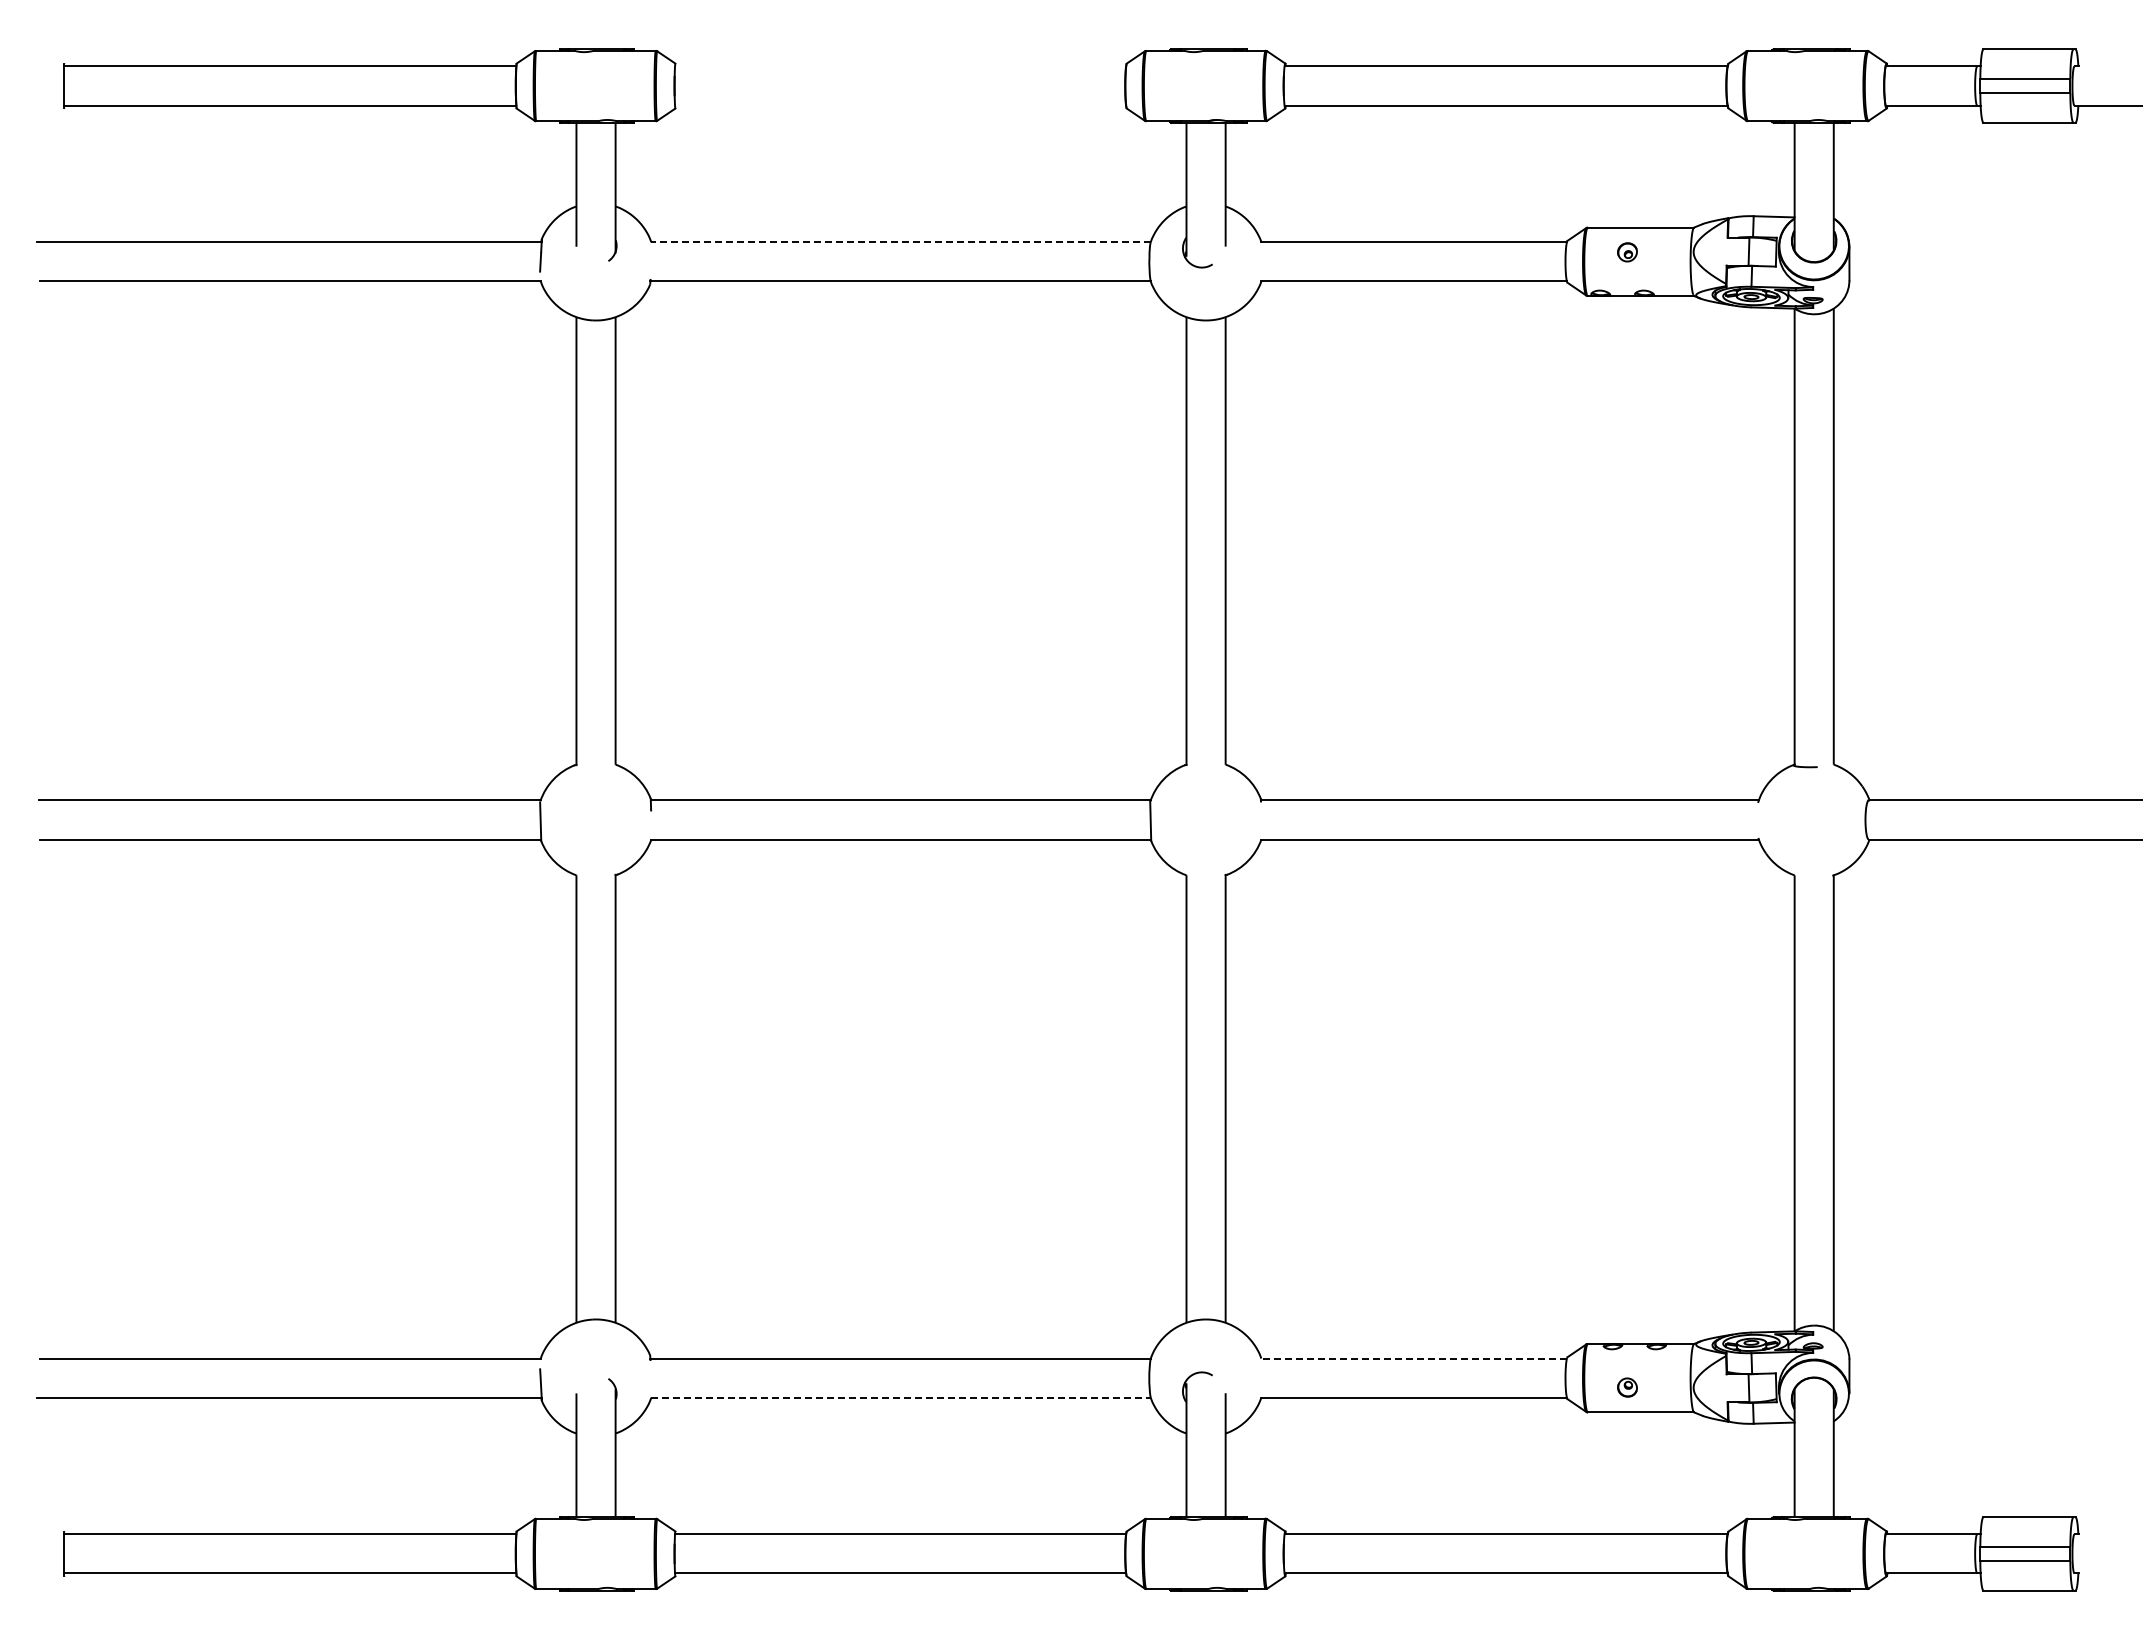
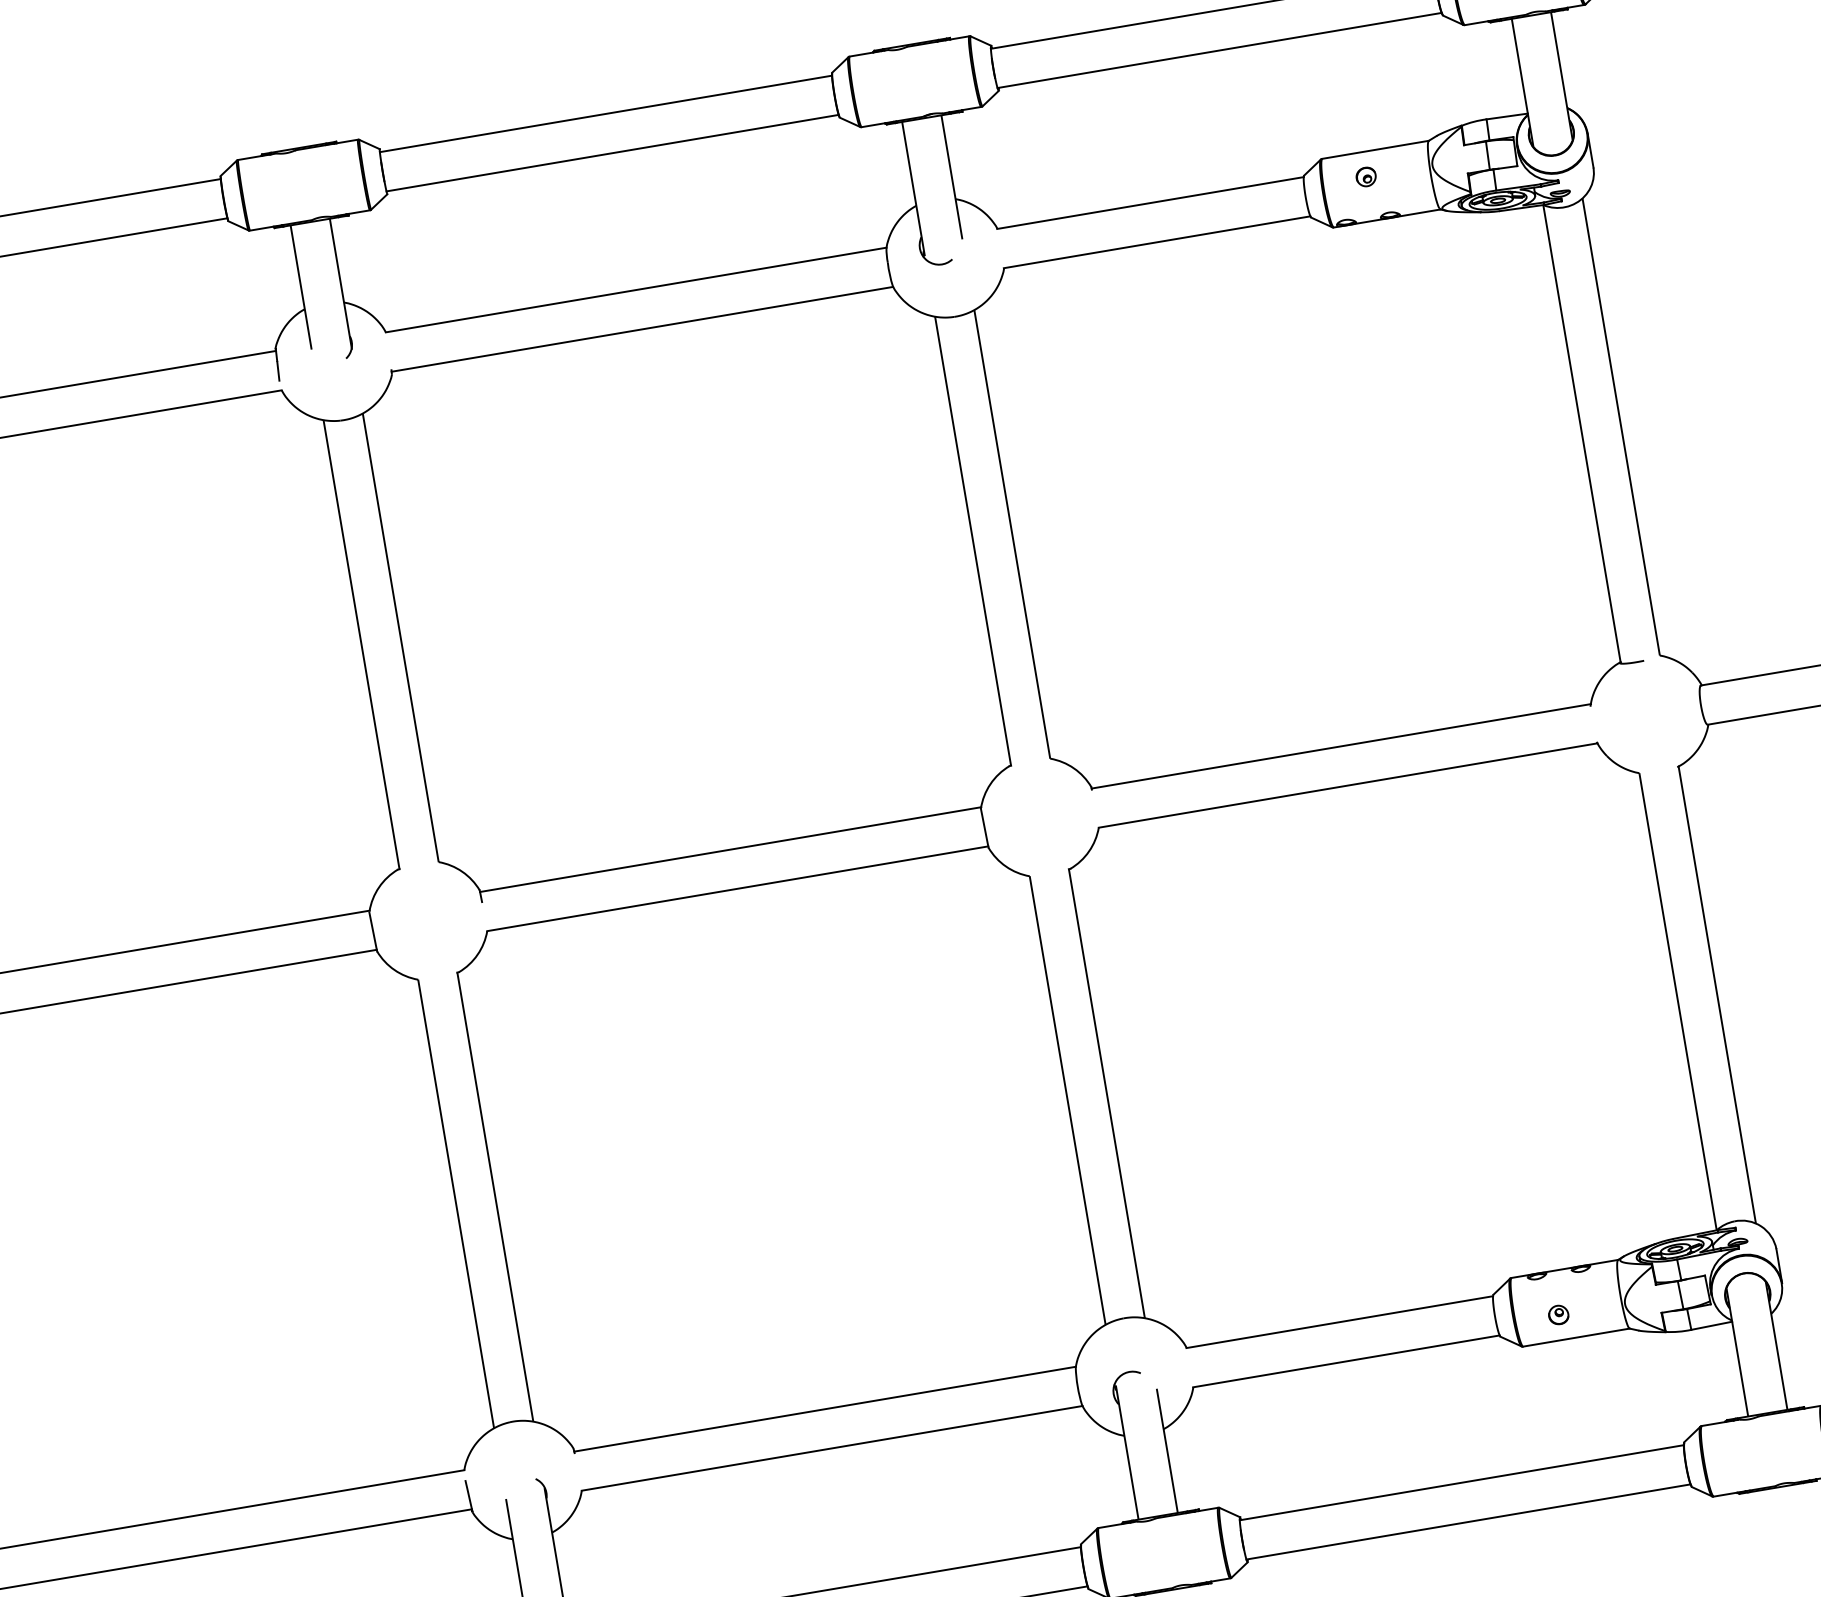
line: (900, 66) -> (605, 113), added
line: (900, 105) -> (612, 153), added
line: (900, 242) -> (635, 290), dashed -> solid
line: (1414, 1358) -> (1340, 1321), dashed -> solid
line: (901, 1397) -> (832, 1448), dashed -> solid

